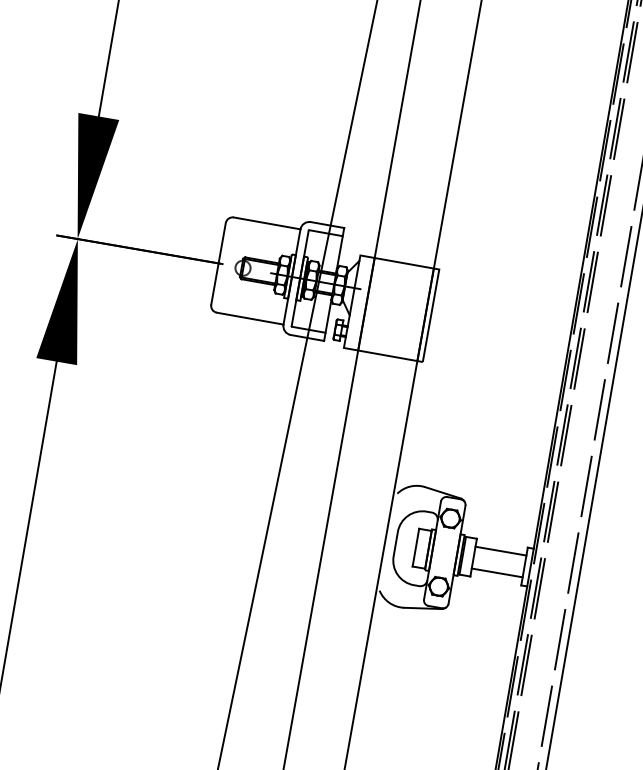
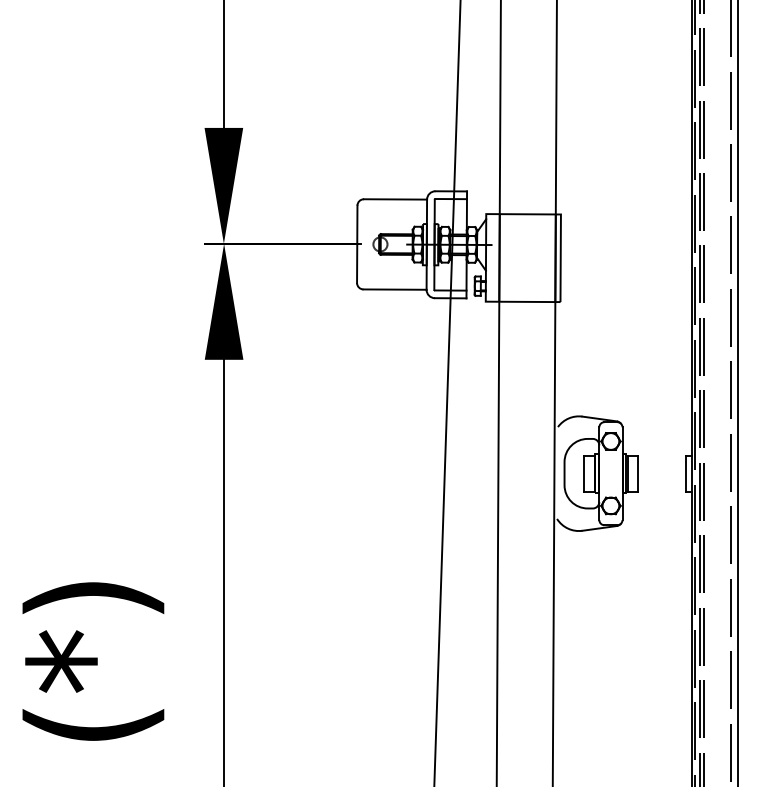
line: (501, 551) -> (662, 463), removed
line: (497, 573) -> (662, 484), removed

